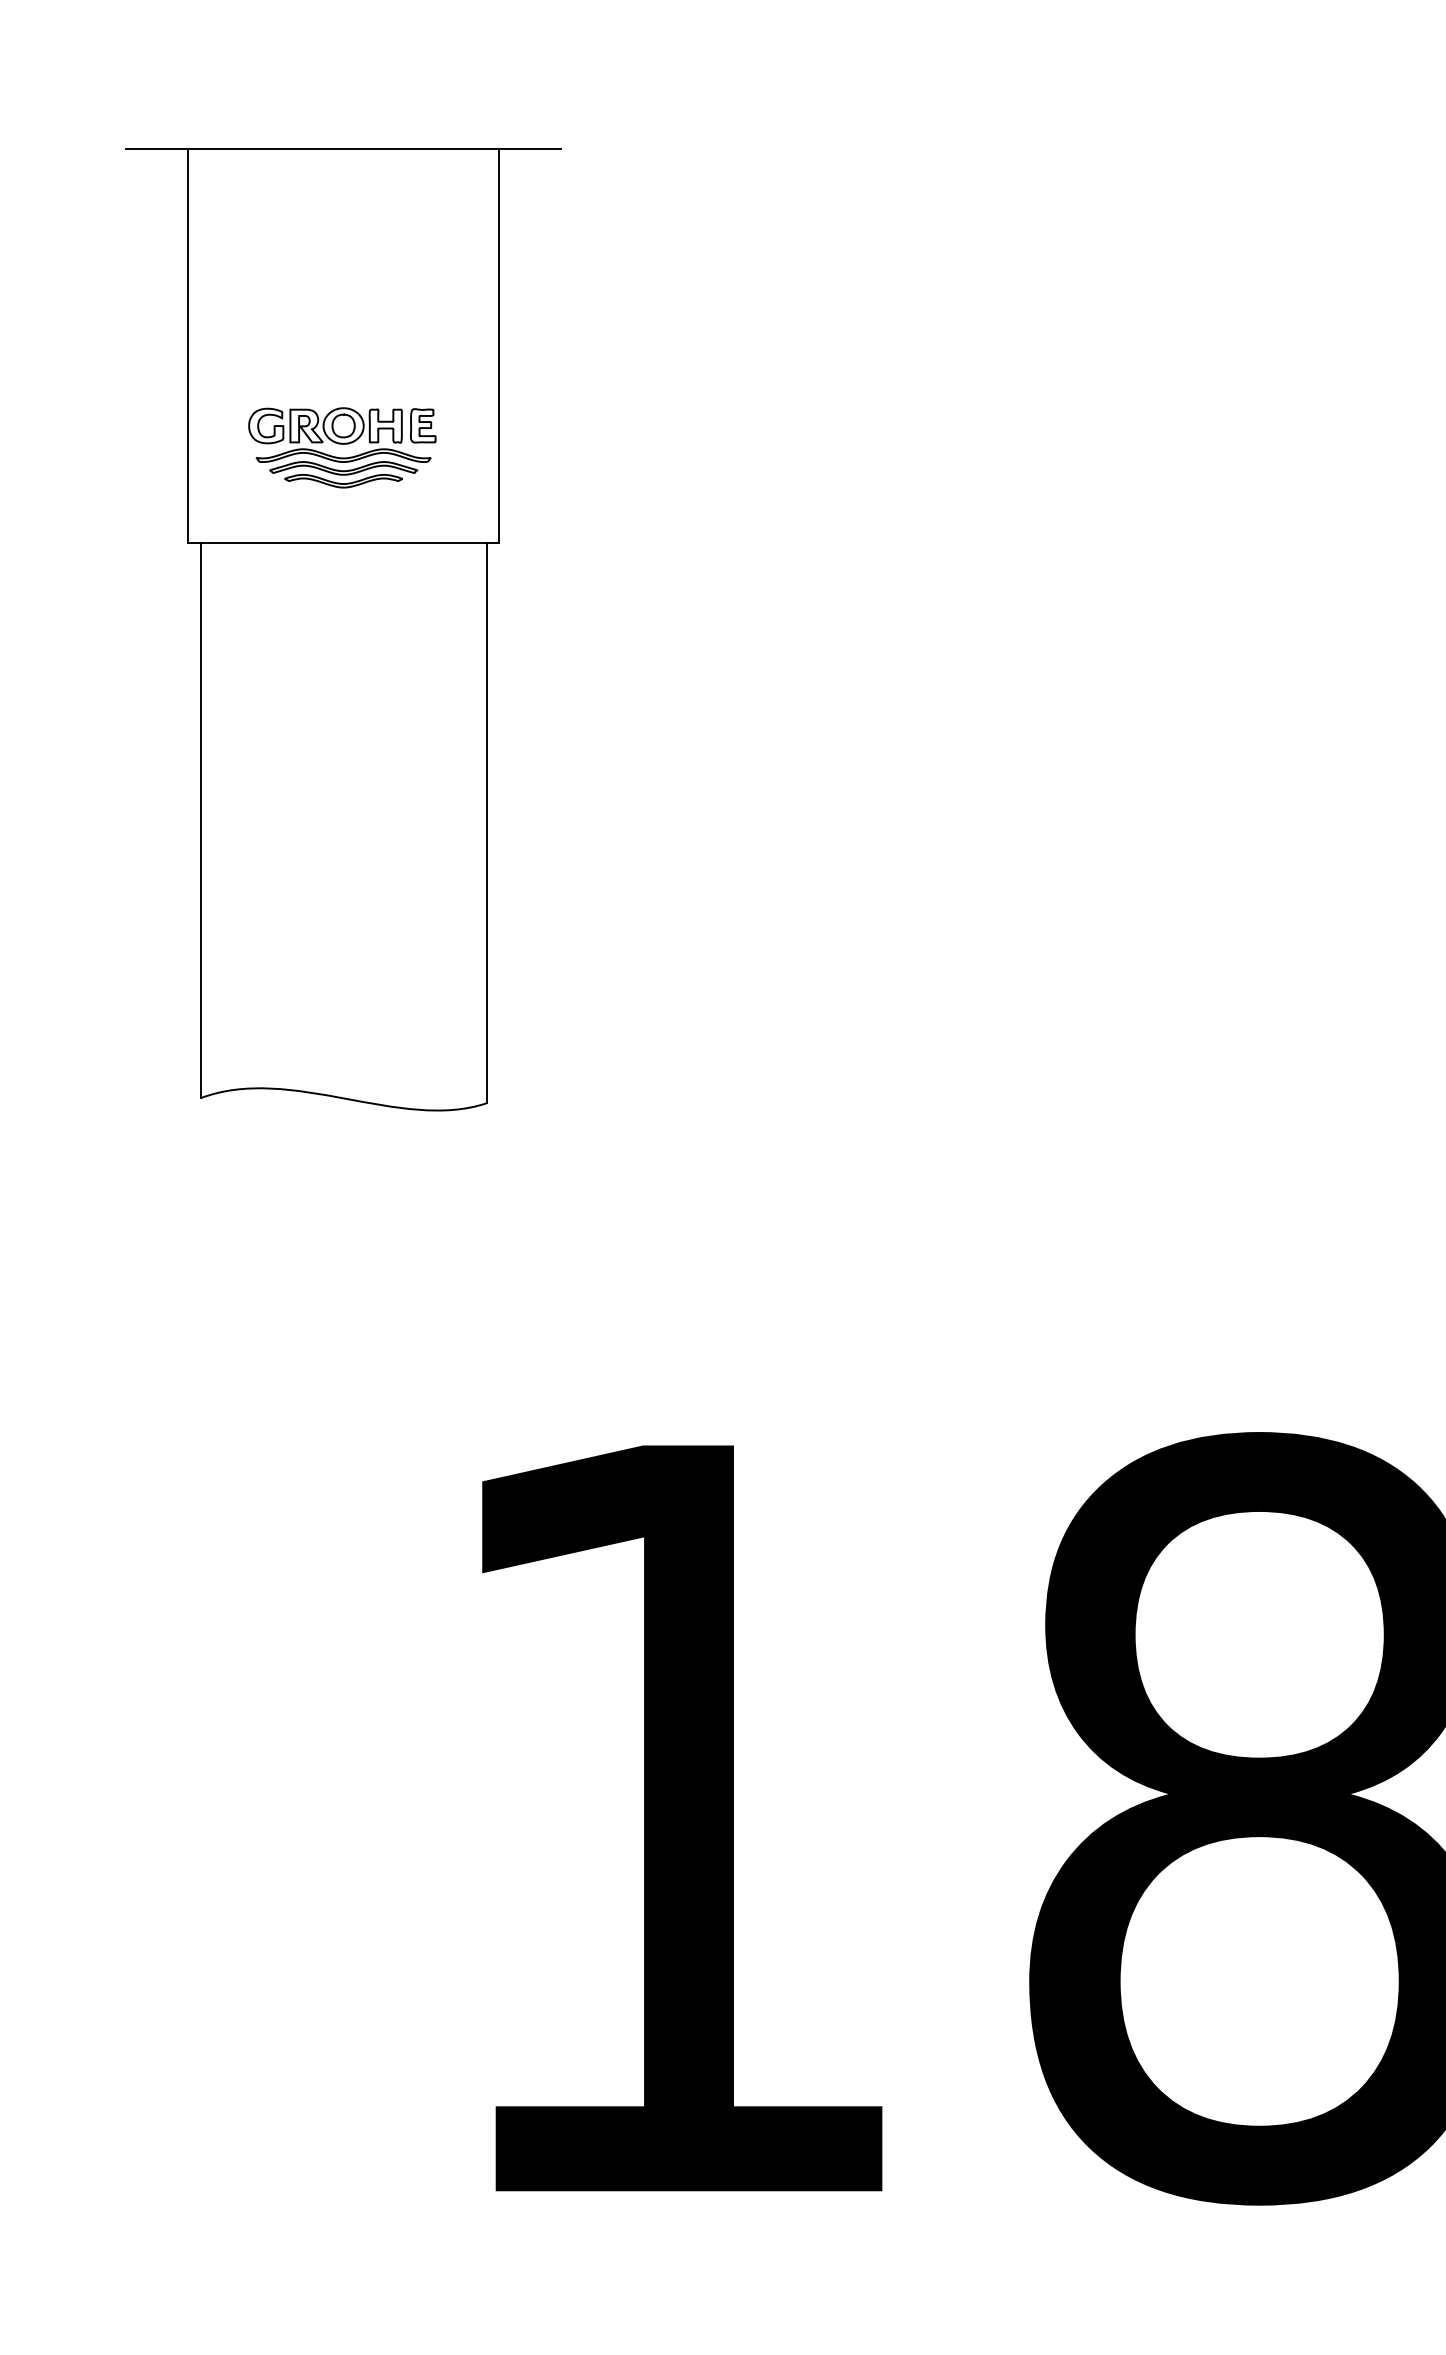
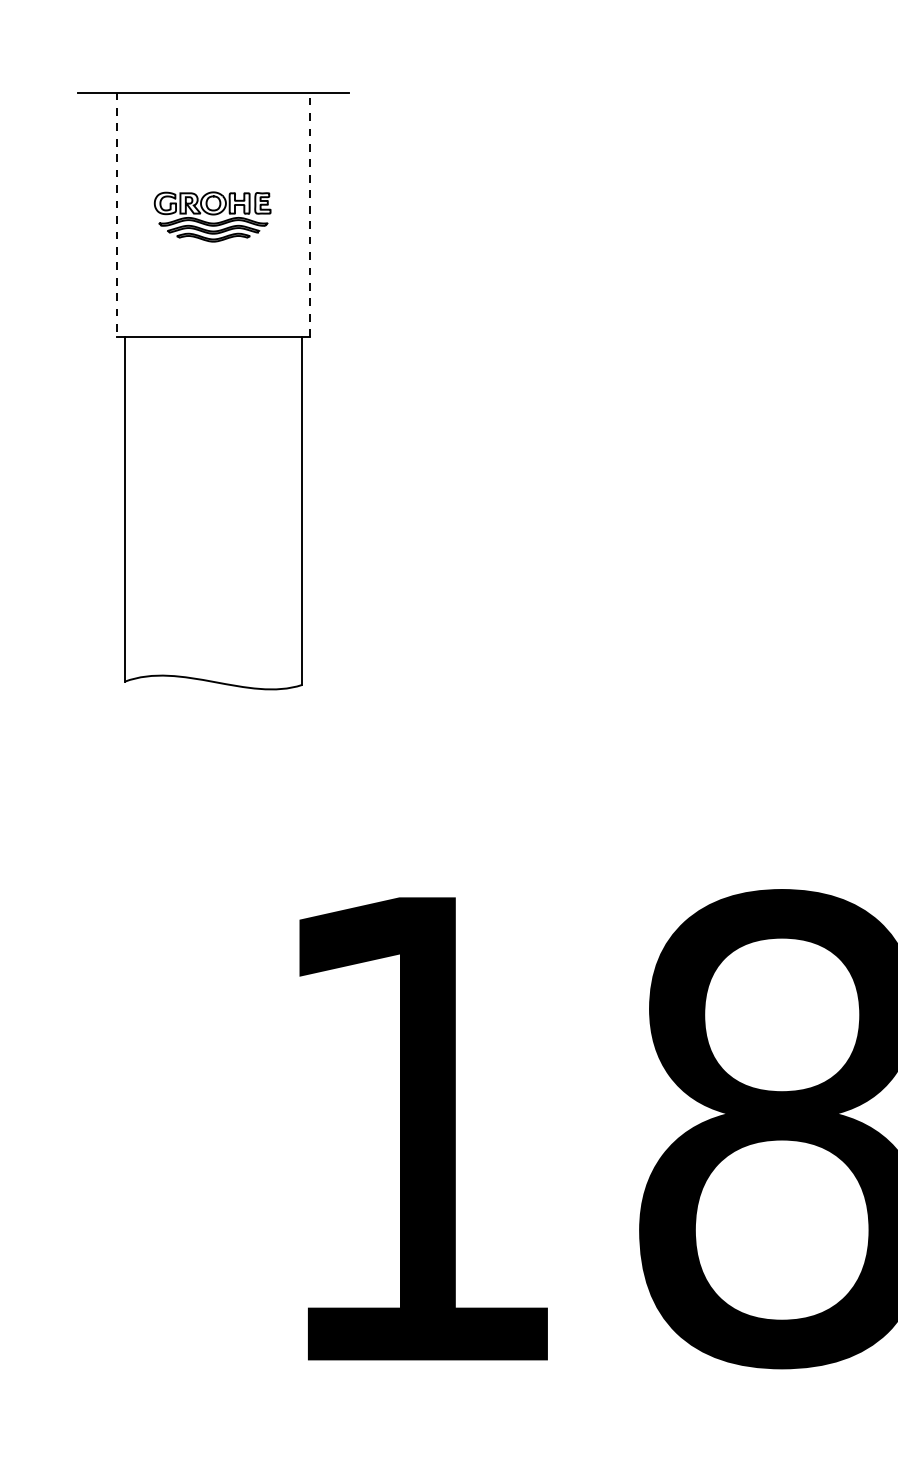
line: (498, 345) -> (309, 214), solid -> dashed
line: (189, 347) -> (117, 215), solid -> dashed
part: (342, 447) -> (212, 216), moved

